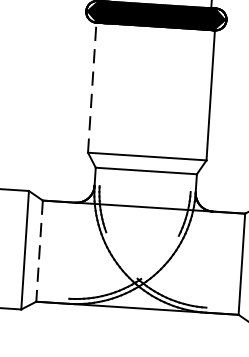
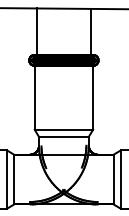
line: (91, 87) -> (34, 97), dashed -> solid
line: (40, 251) -> (14, 179), dashed -> solid

